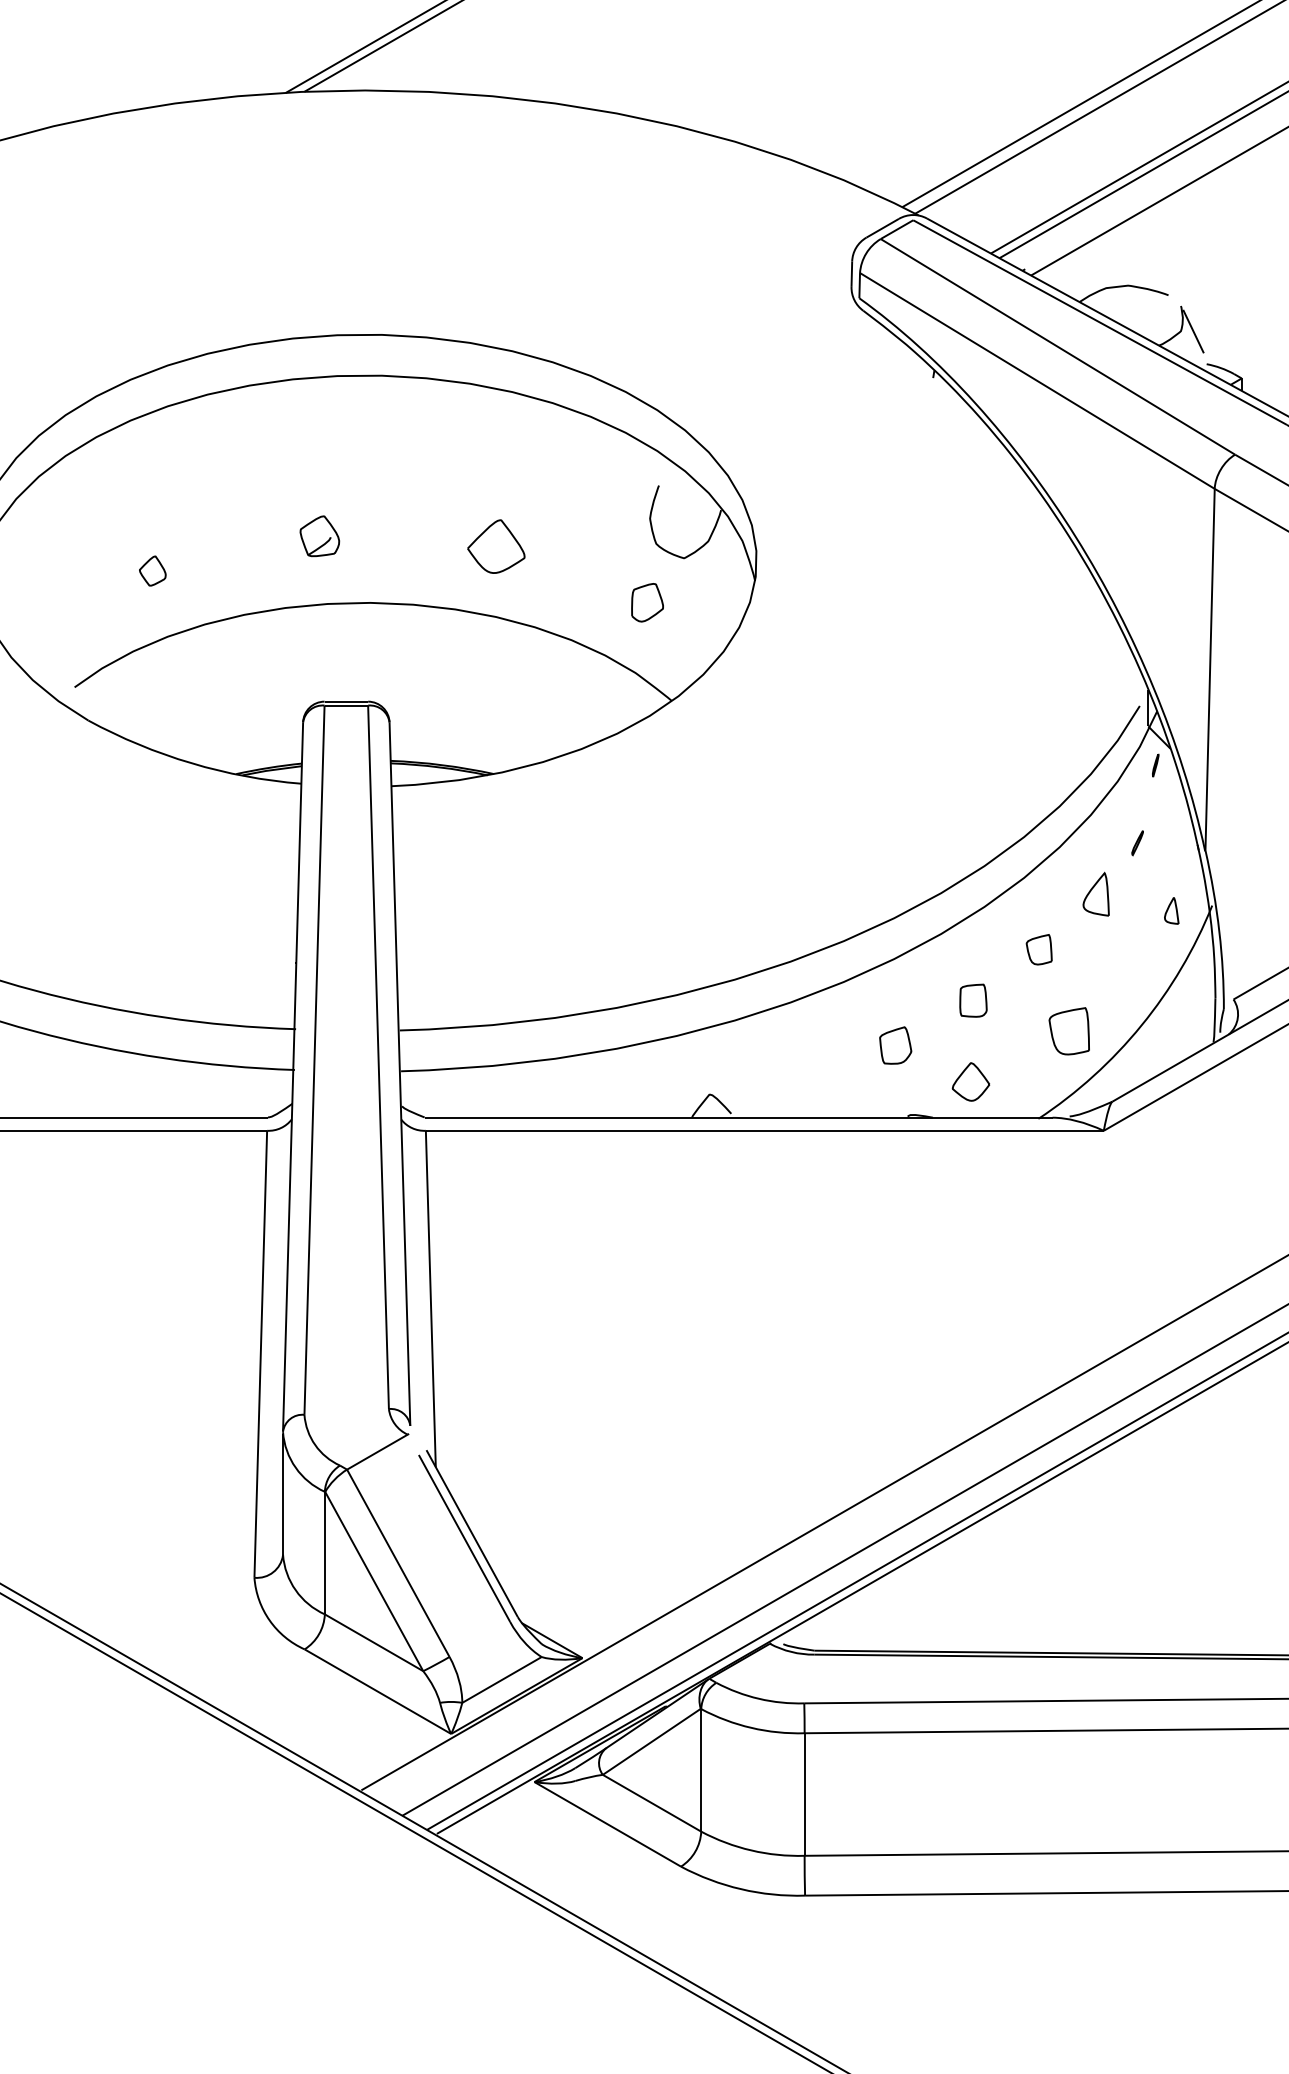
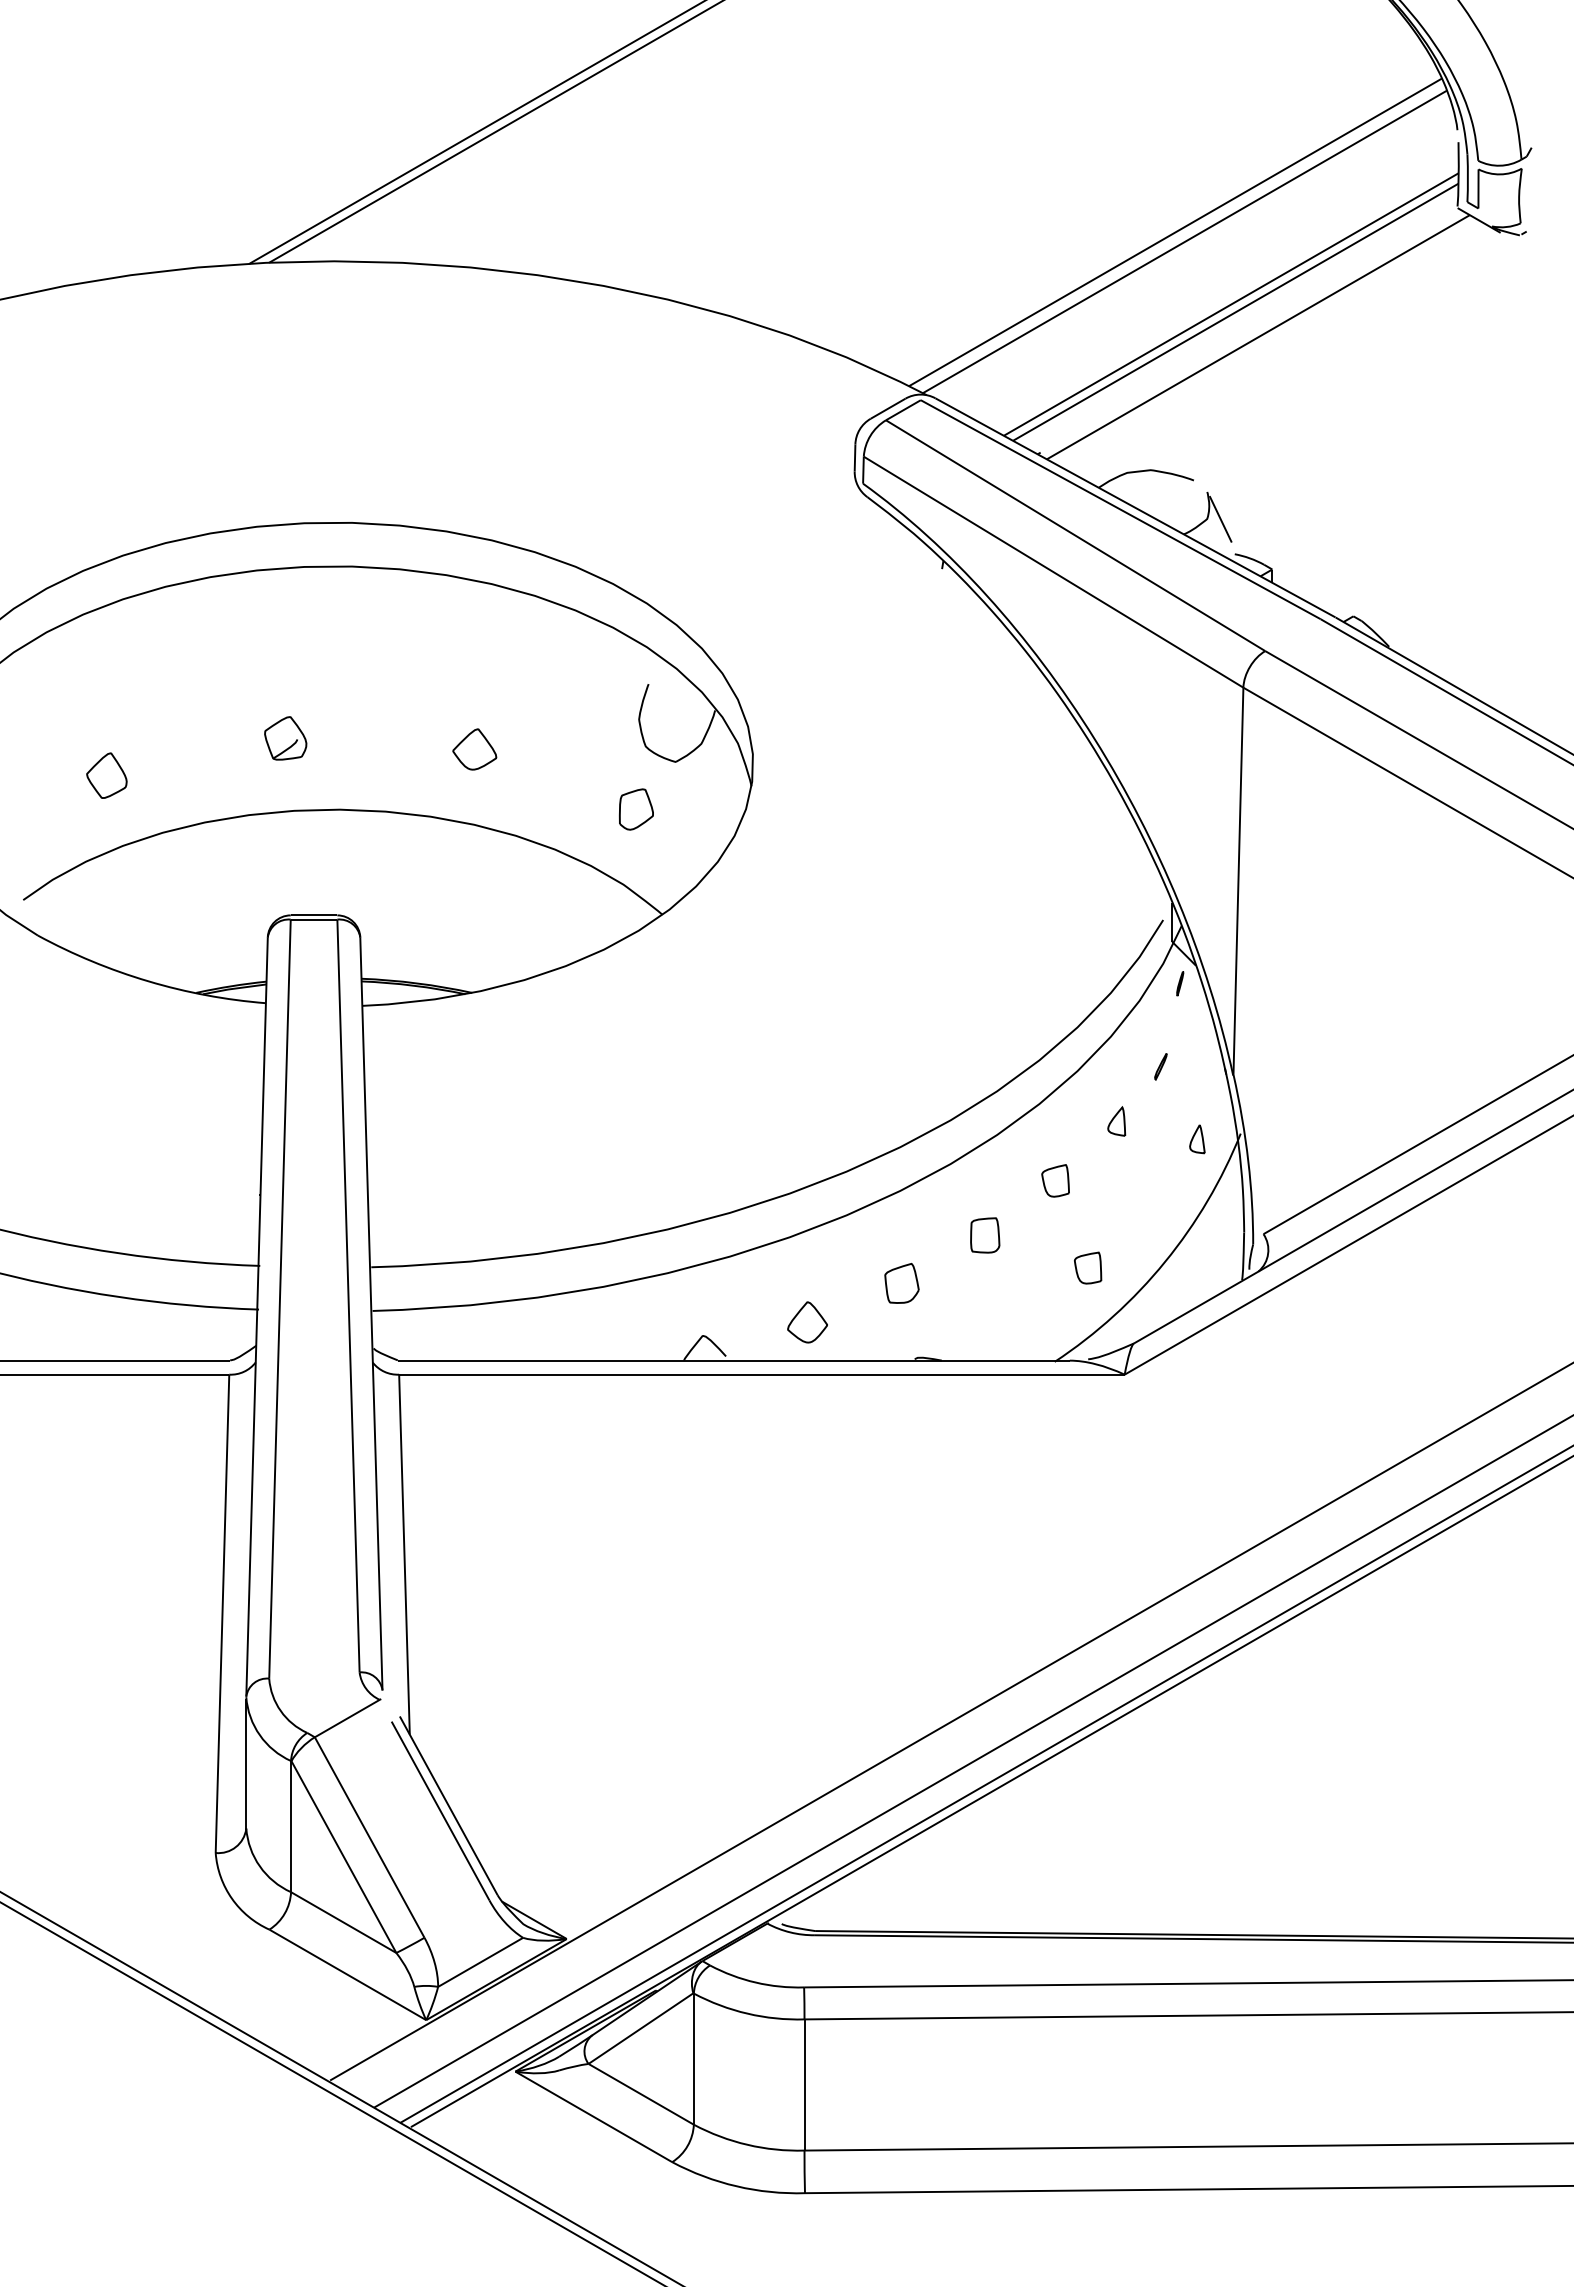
part: (496, 546) -> (474, 749), size x0.71
part: (152, 570) -> (106, 775), size x1.43
part: (1096, 894) -> (1116, 1121), size x0.62
part: (1069, 1030) -> (1088, 1267), size x0.62
part: (970, 1082) -> (807, 1322), moved

